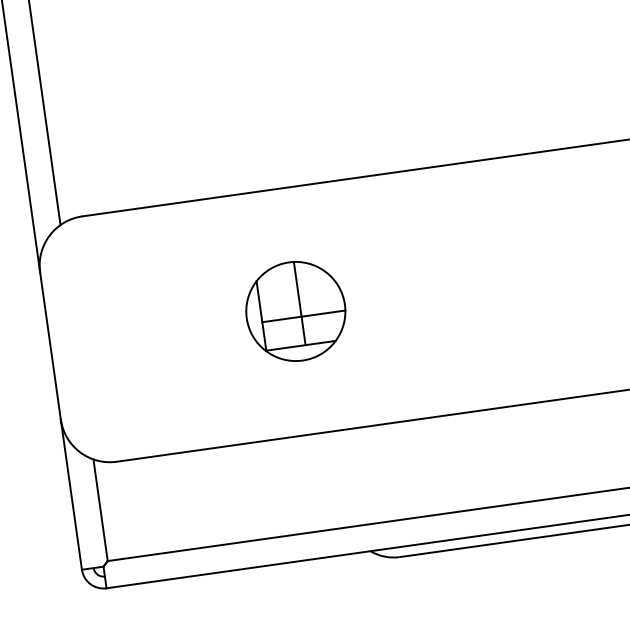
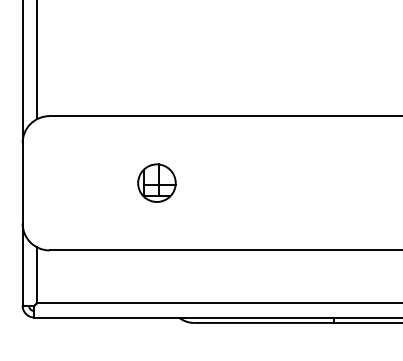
part: (294, 310) -> (156, 182), size x0.7

